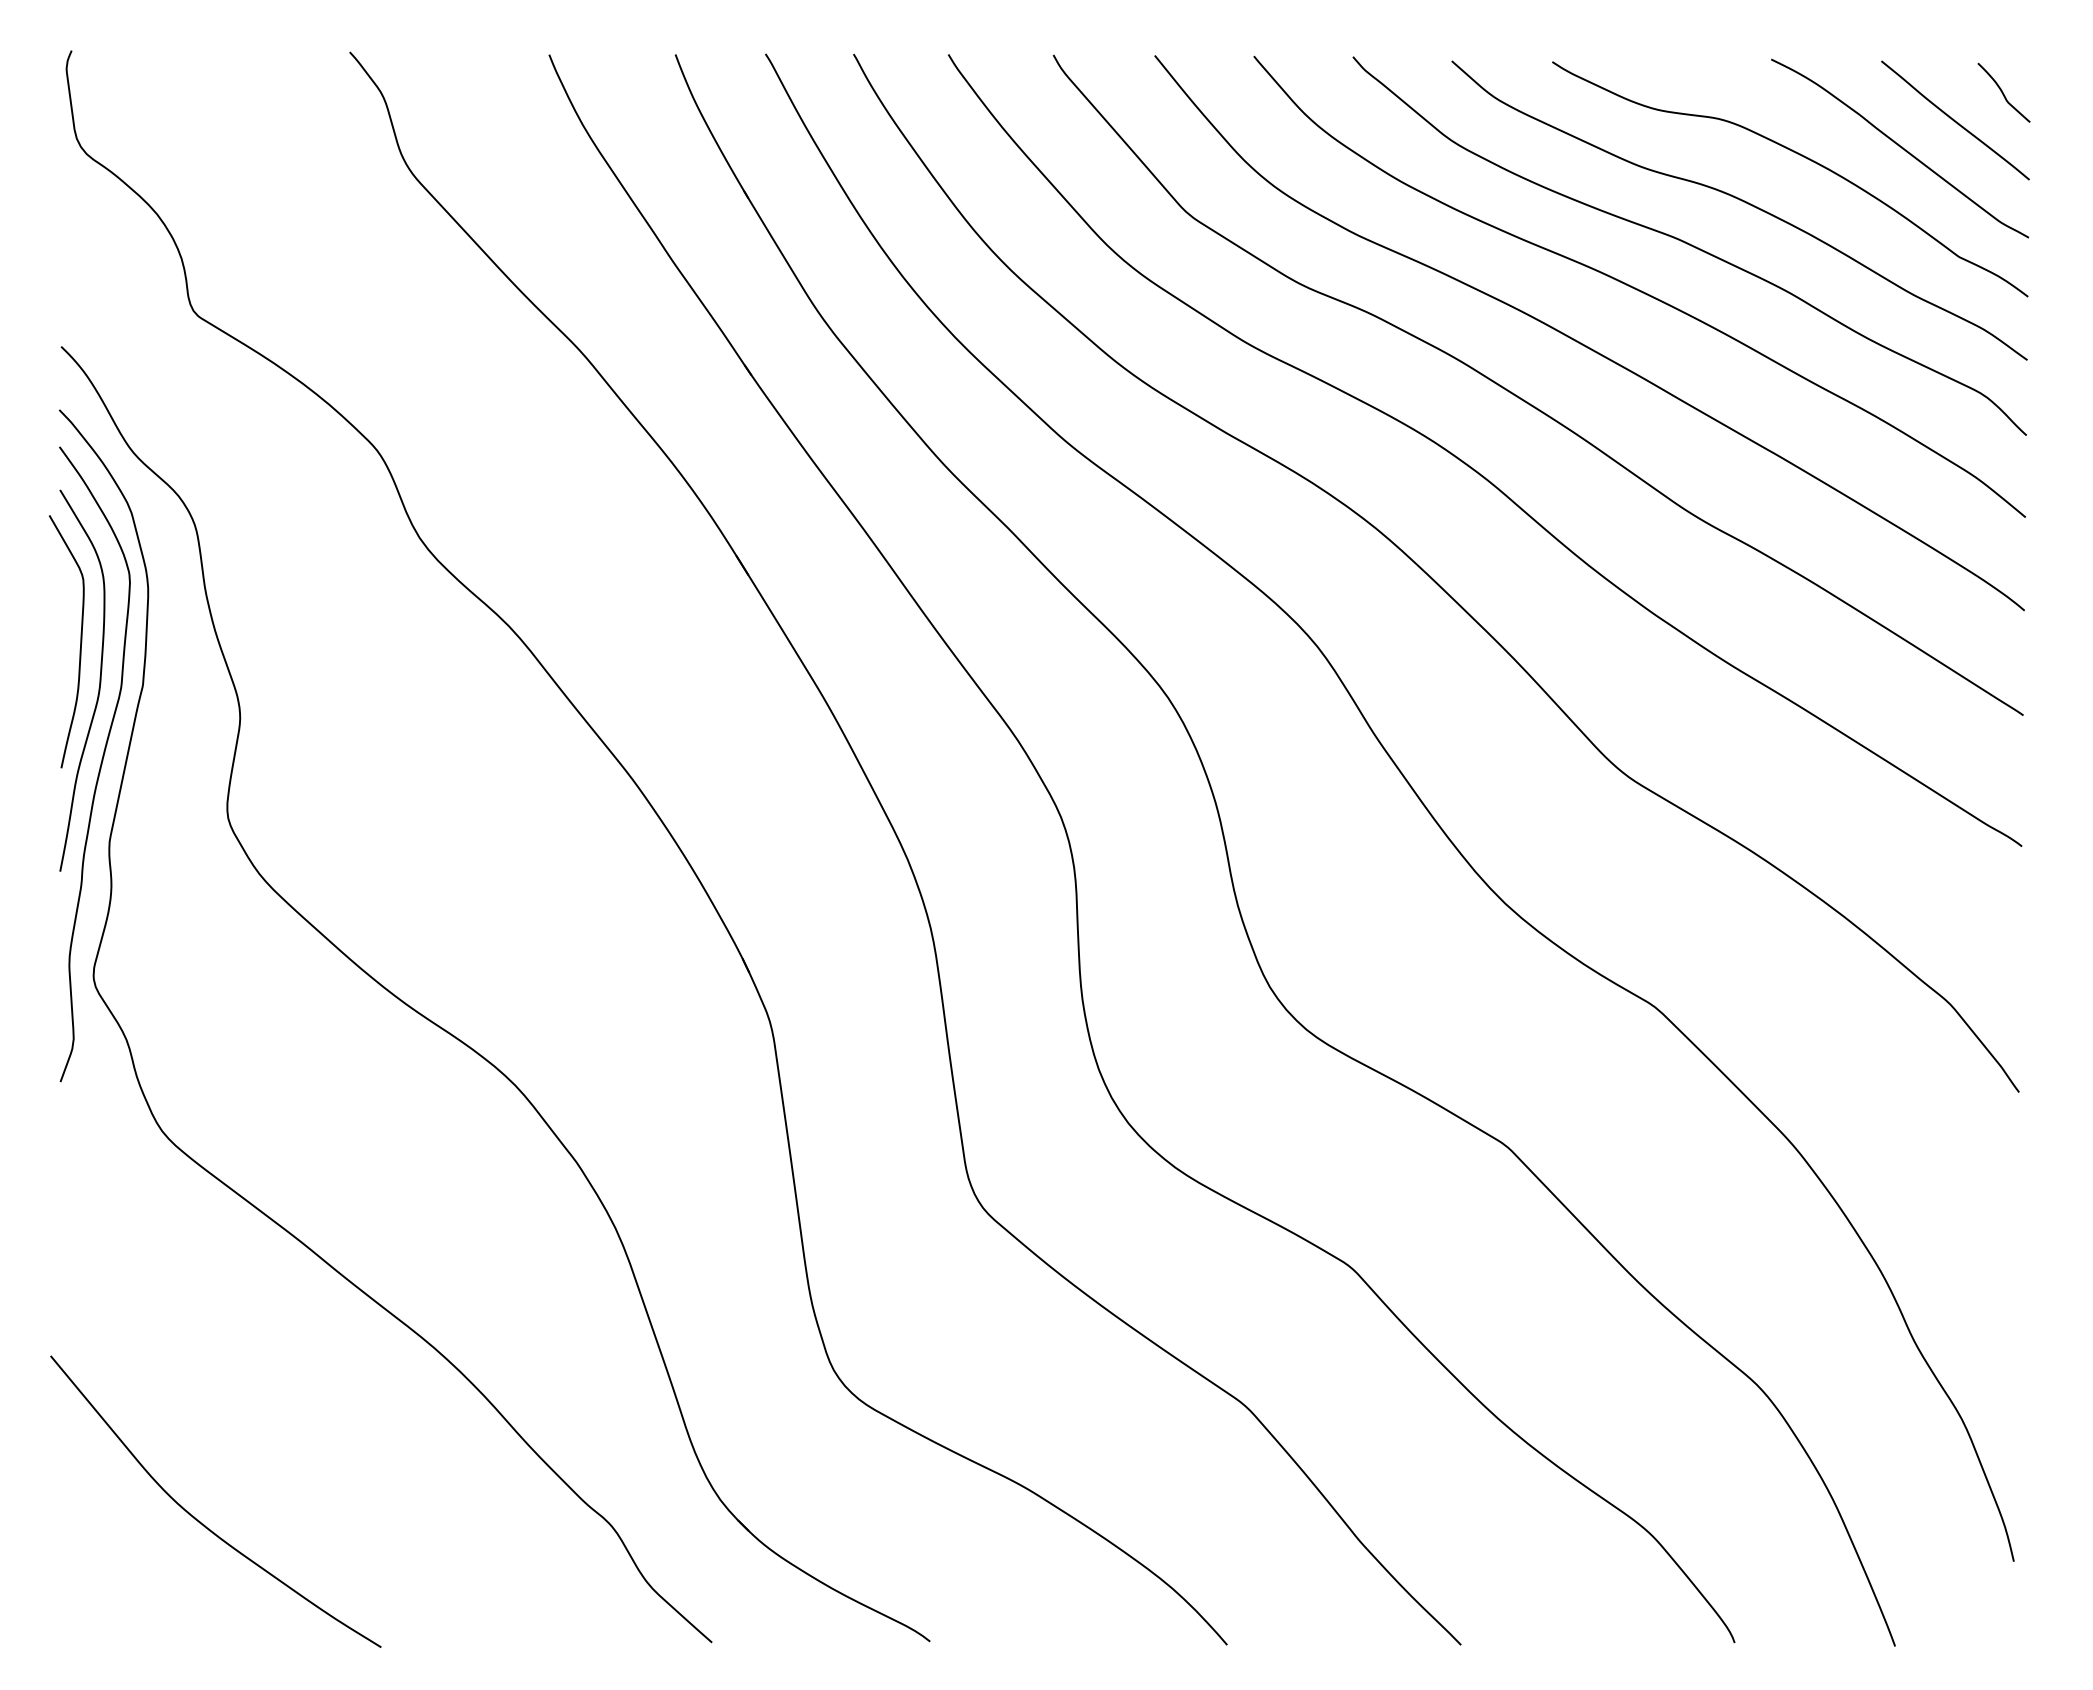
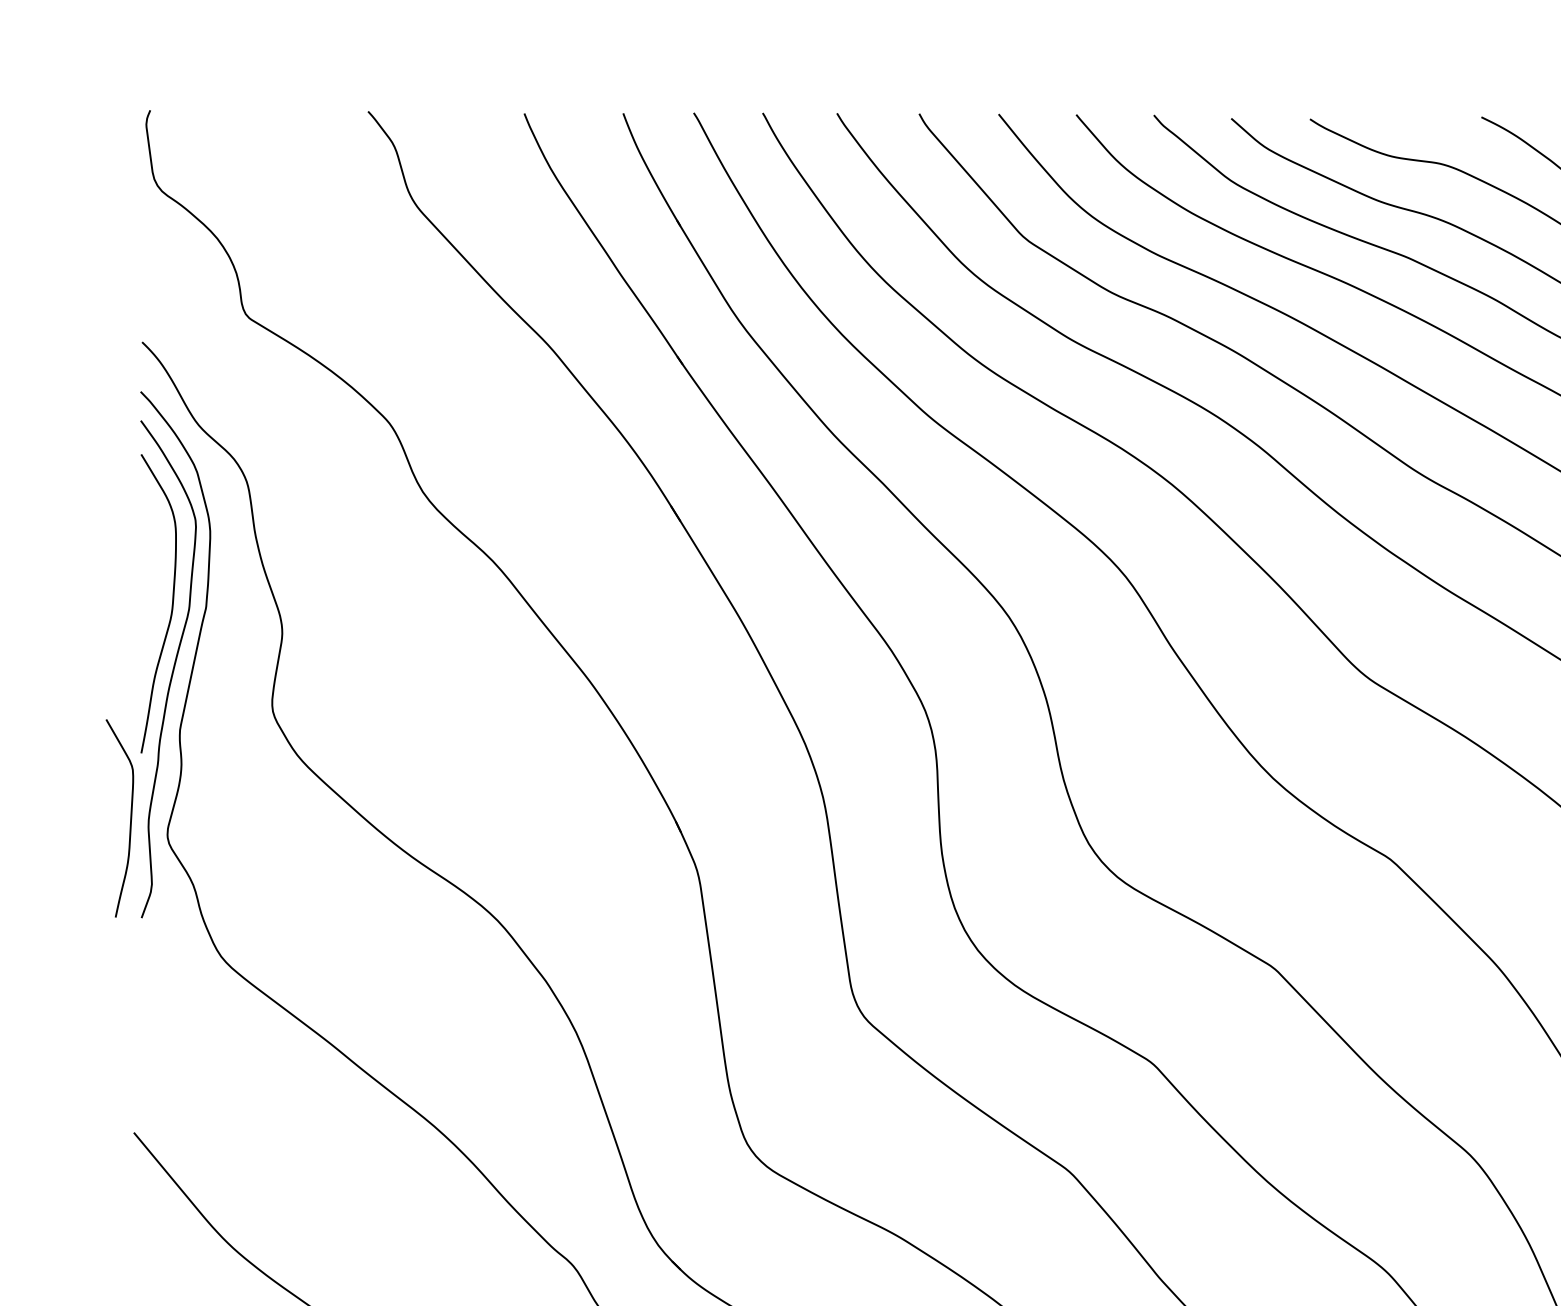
curve: (80, 641) -> (130, 818), moved

